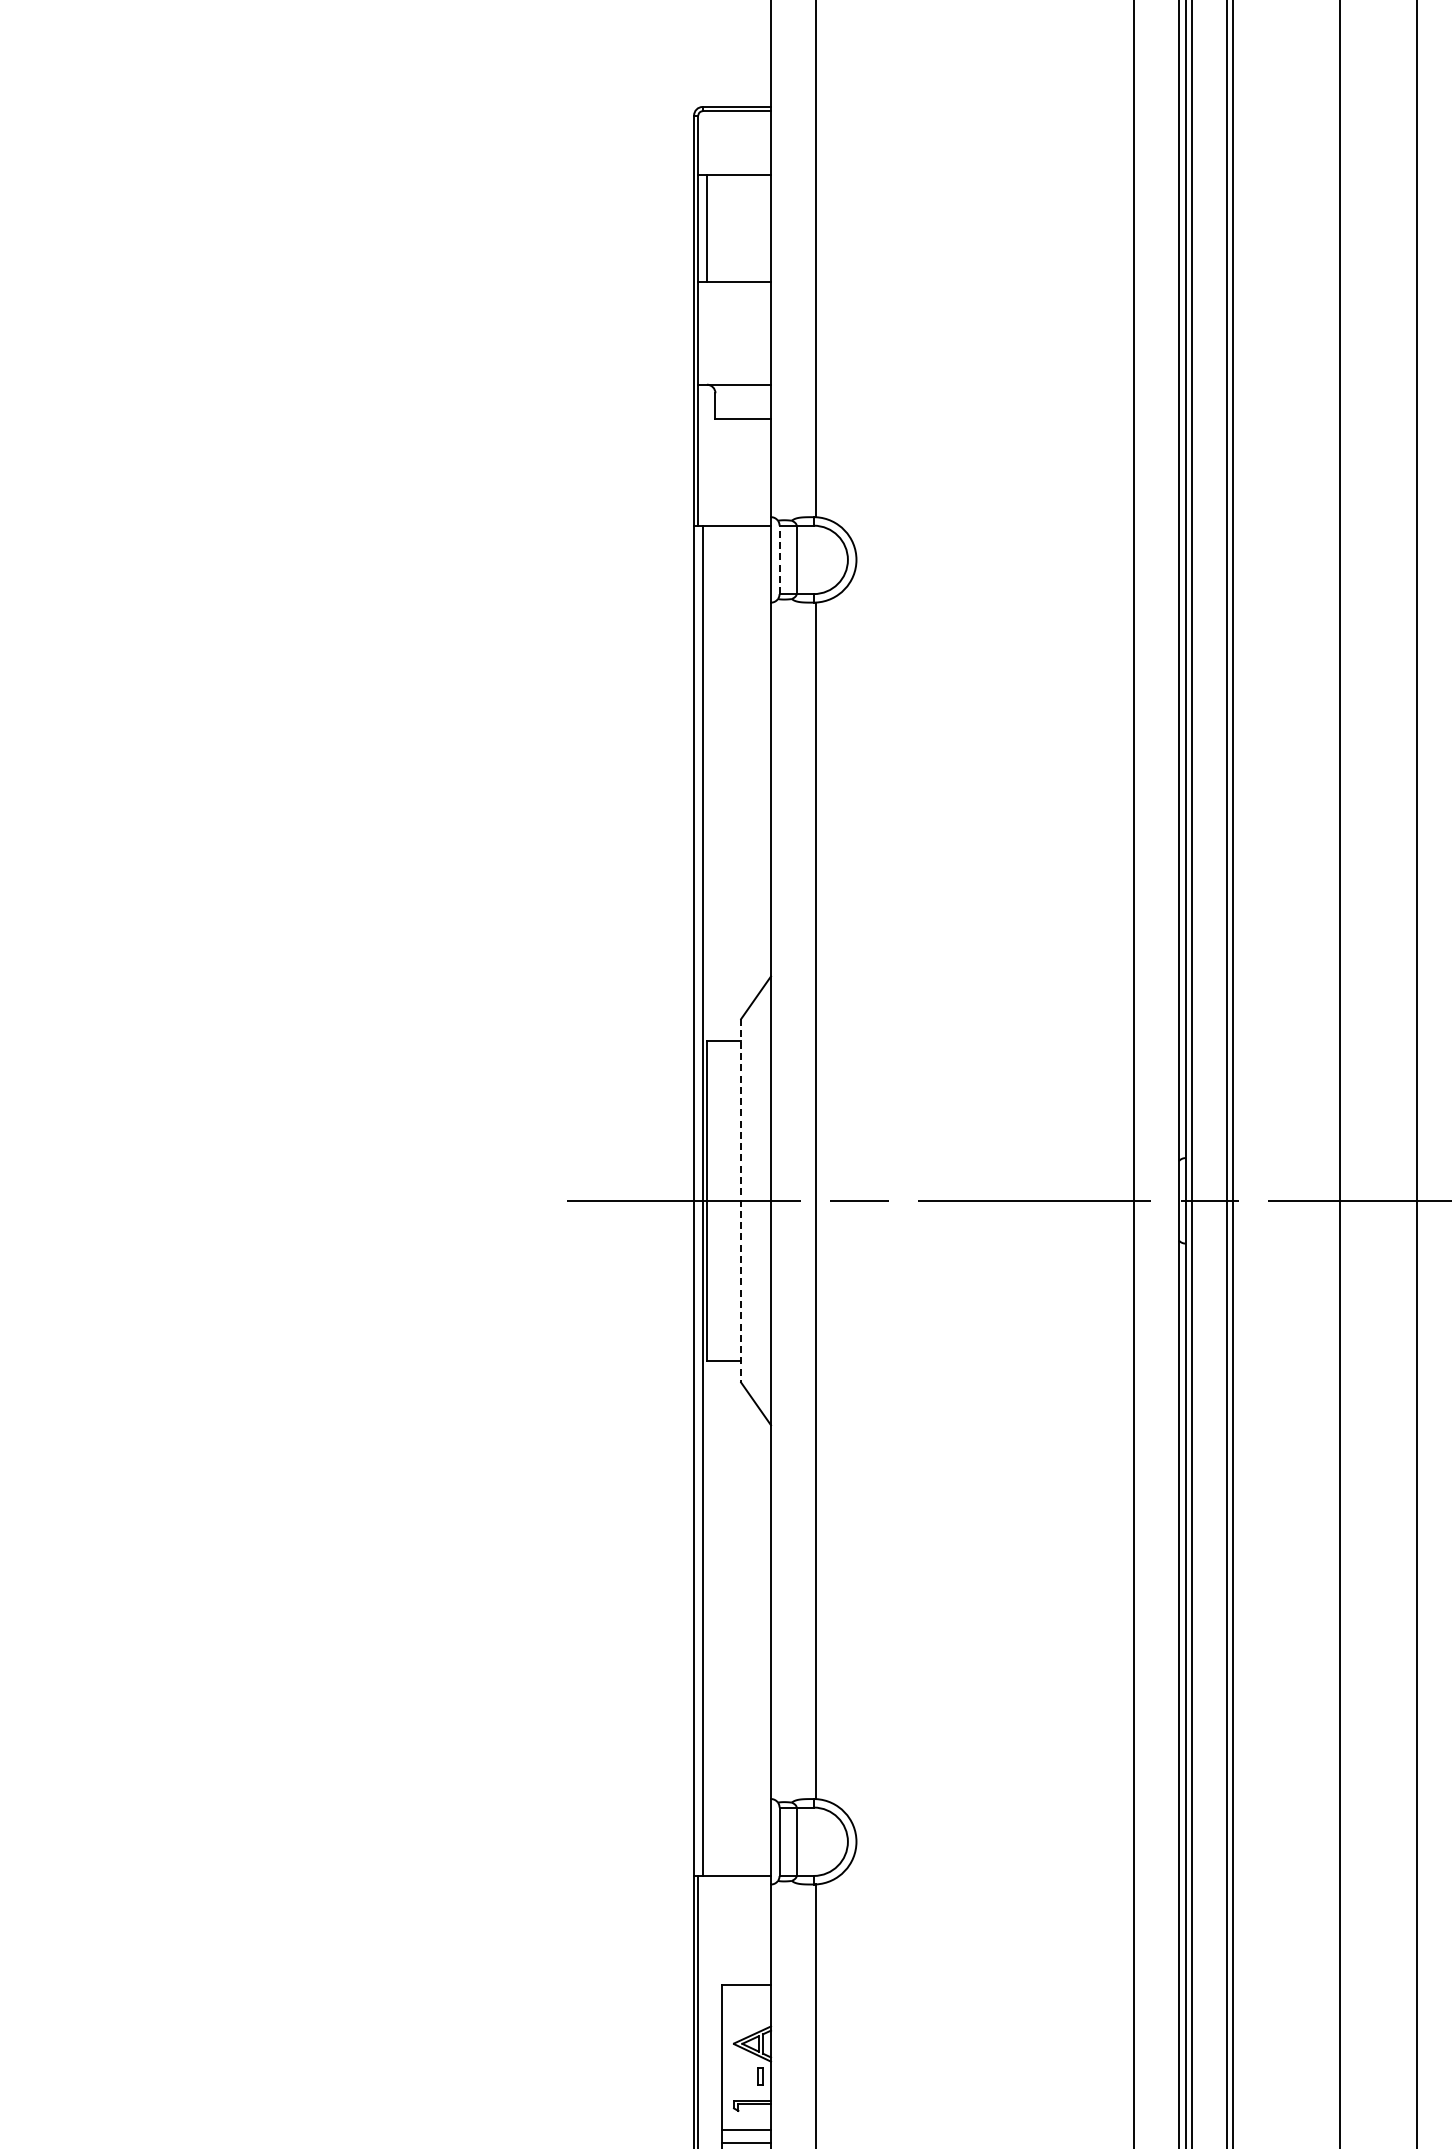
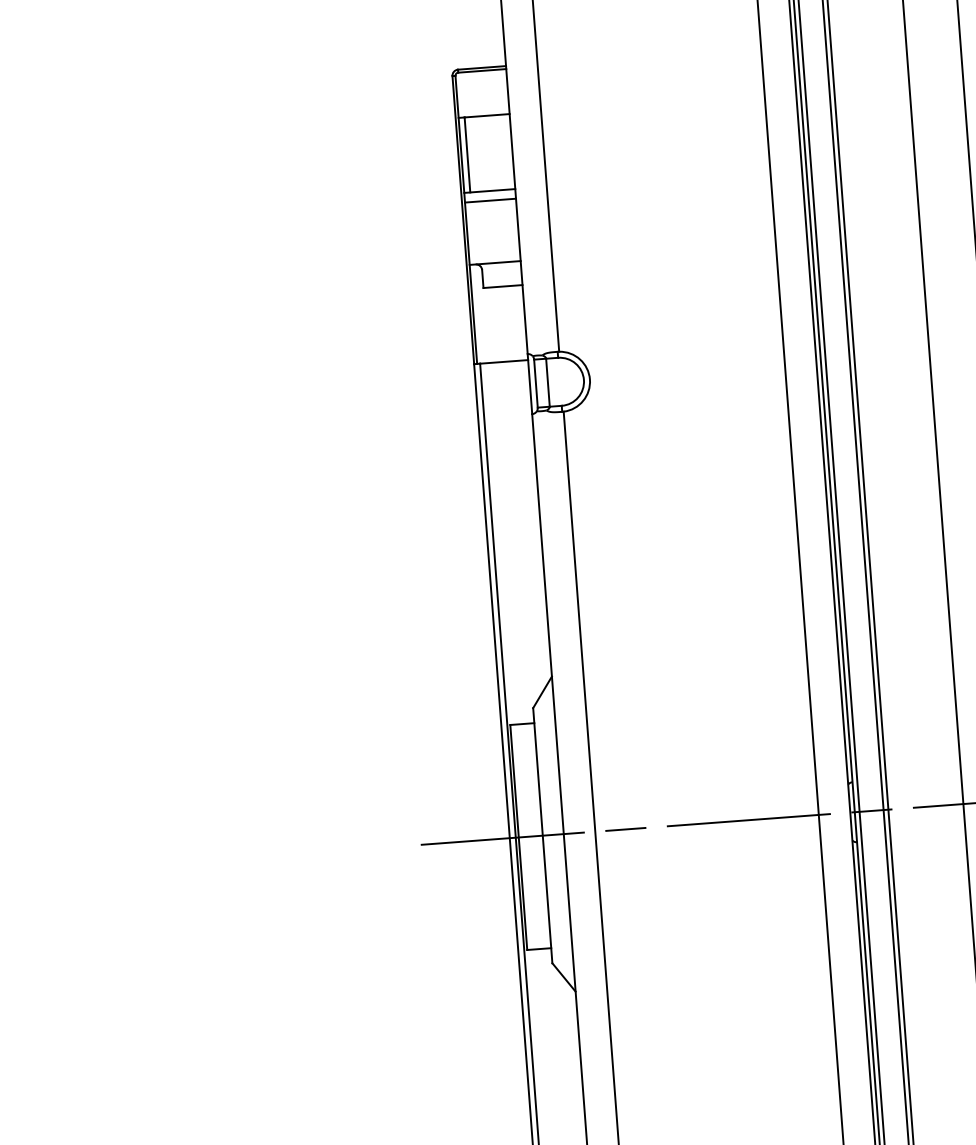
line: (734, 295) -> (490, 200), added
line: (779, 559) -> (535, 383), dashed -> solid
line: (741, 1200) -> (543, 835), dashed -> solid

